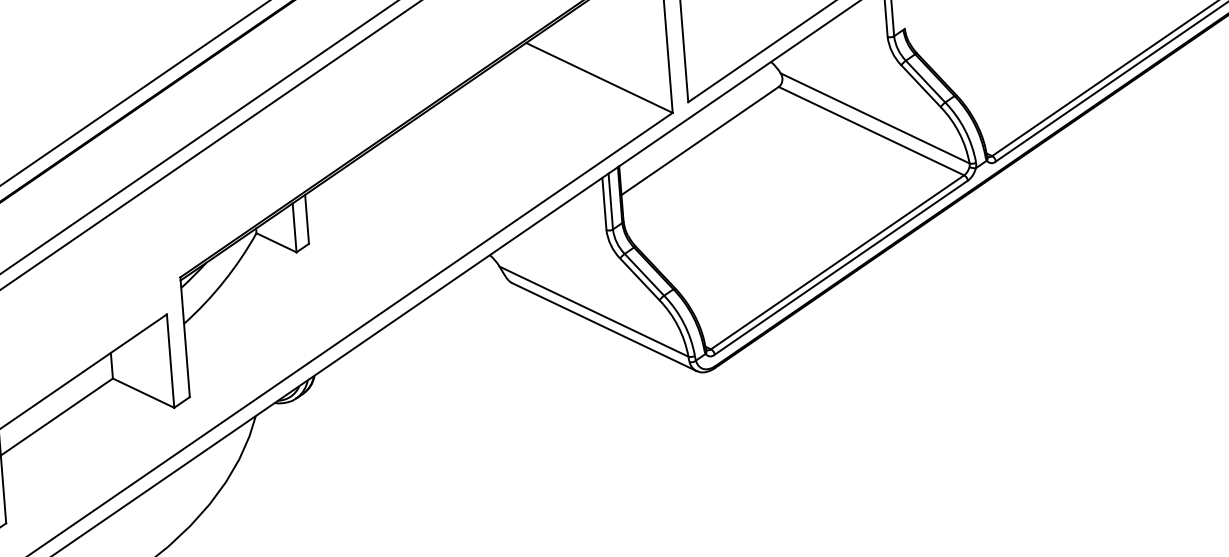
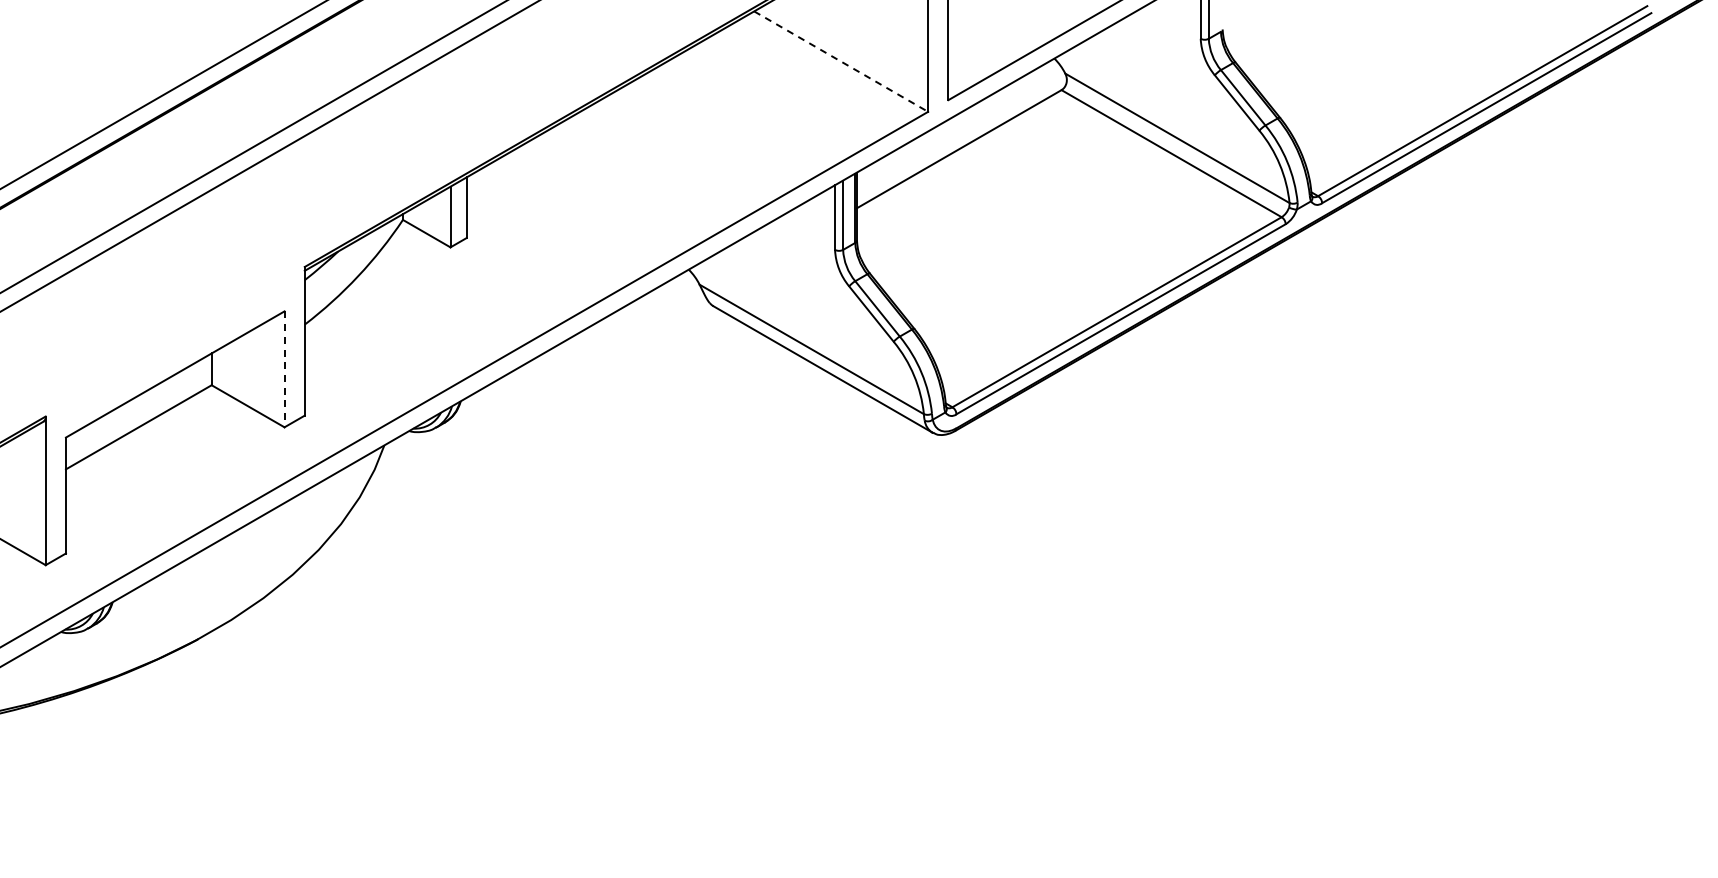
line: (599, 77) -> (841, 61), solid -> dashed
line: (170, 361) -> (284, 369), solid -> dashed

